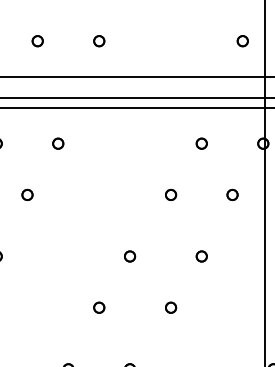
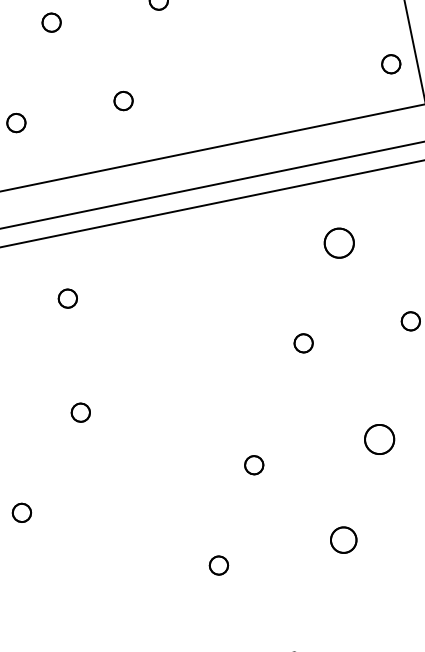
part: (242, 41) -> (390, 64), moved
part: (58, 143) -> (68, 298), moved
part: (201, 143) -> (338, 242), size x1.6
part: (27, 194) -> (80, 411), moved
part: (201, 256) -> (378, 439), size x1.6
part: (171, 307) -> (344, 539), size x1.4

